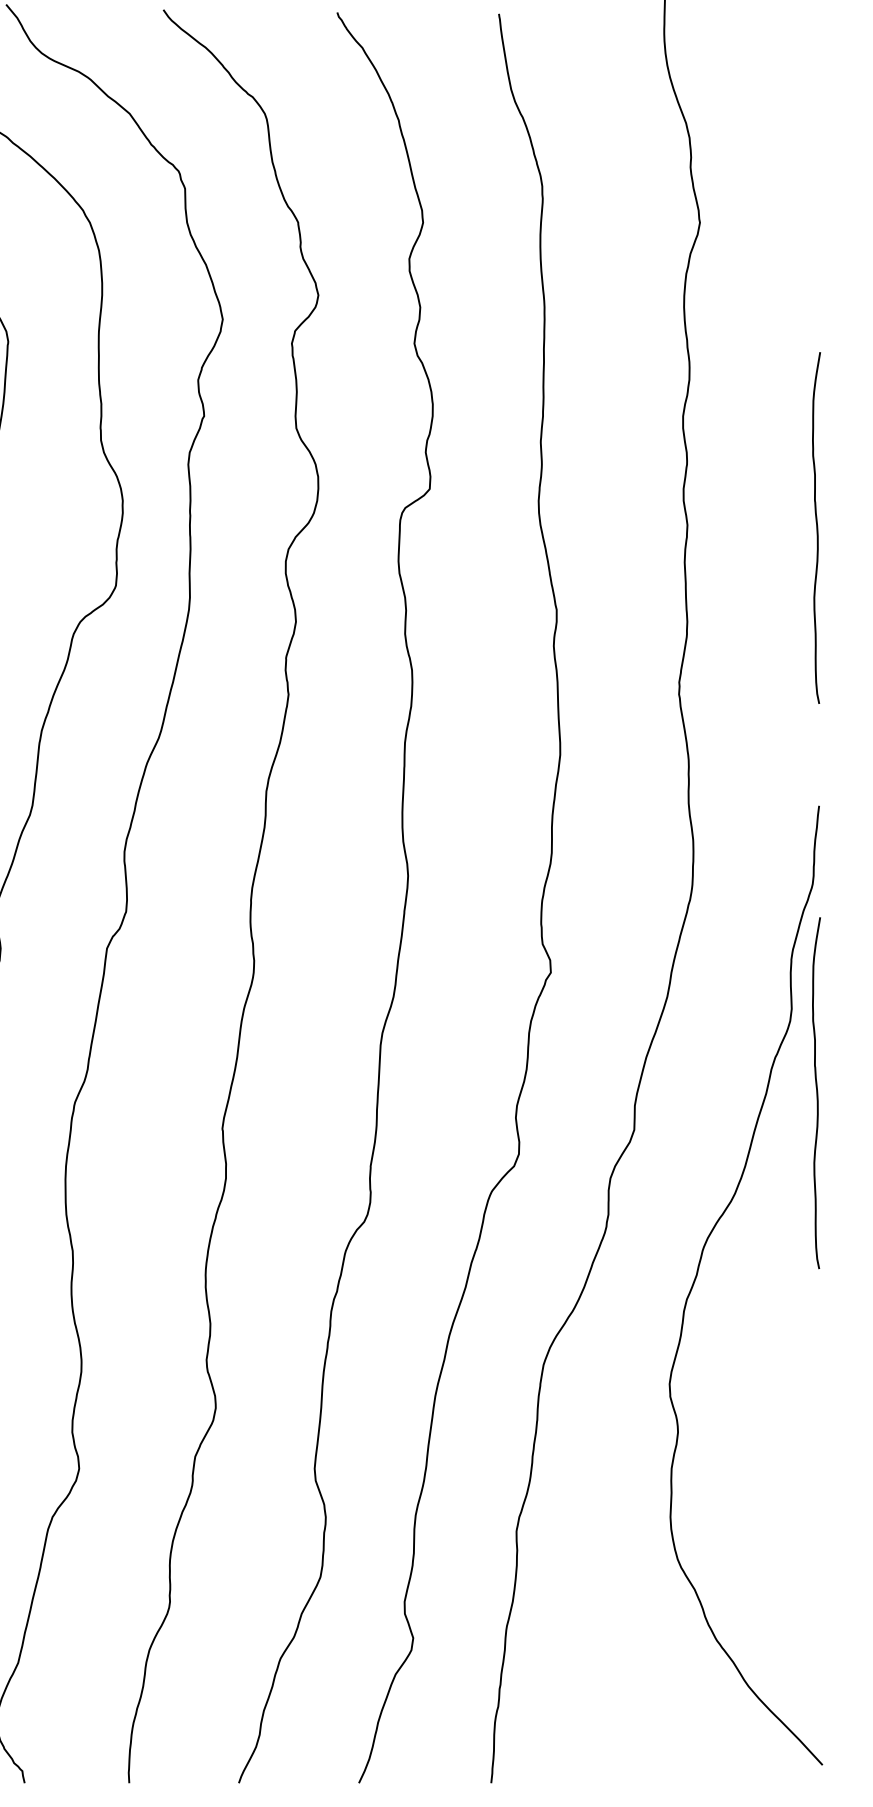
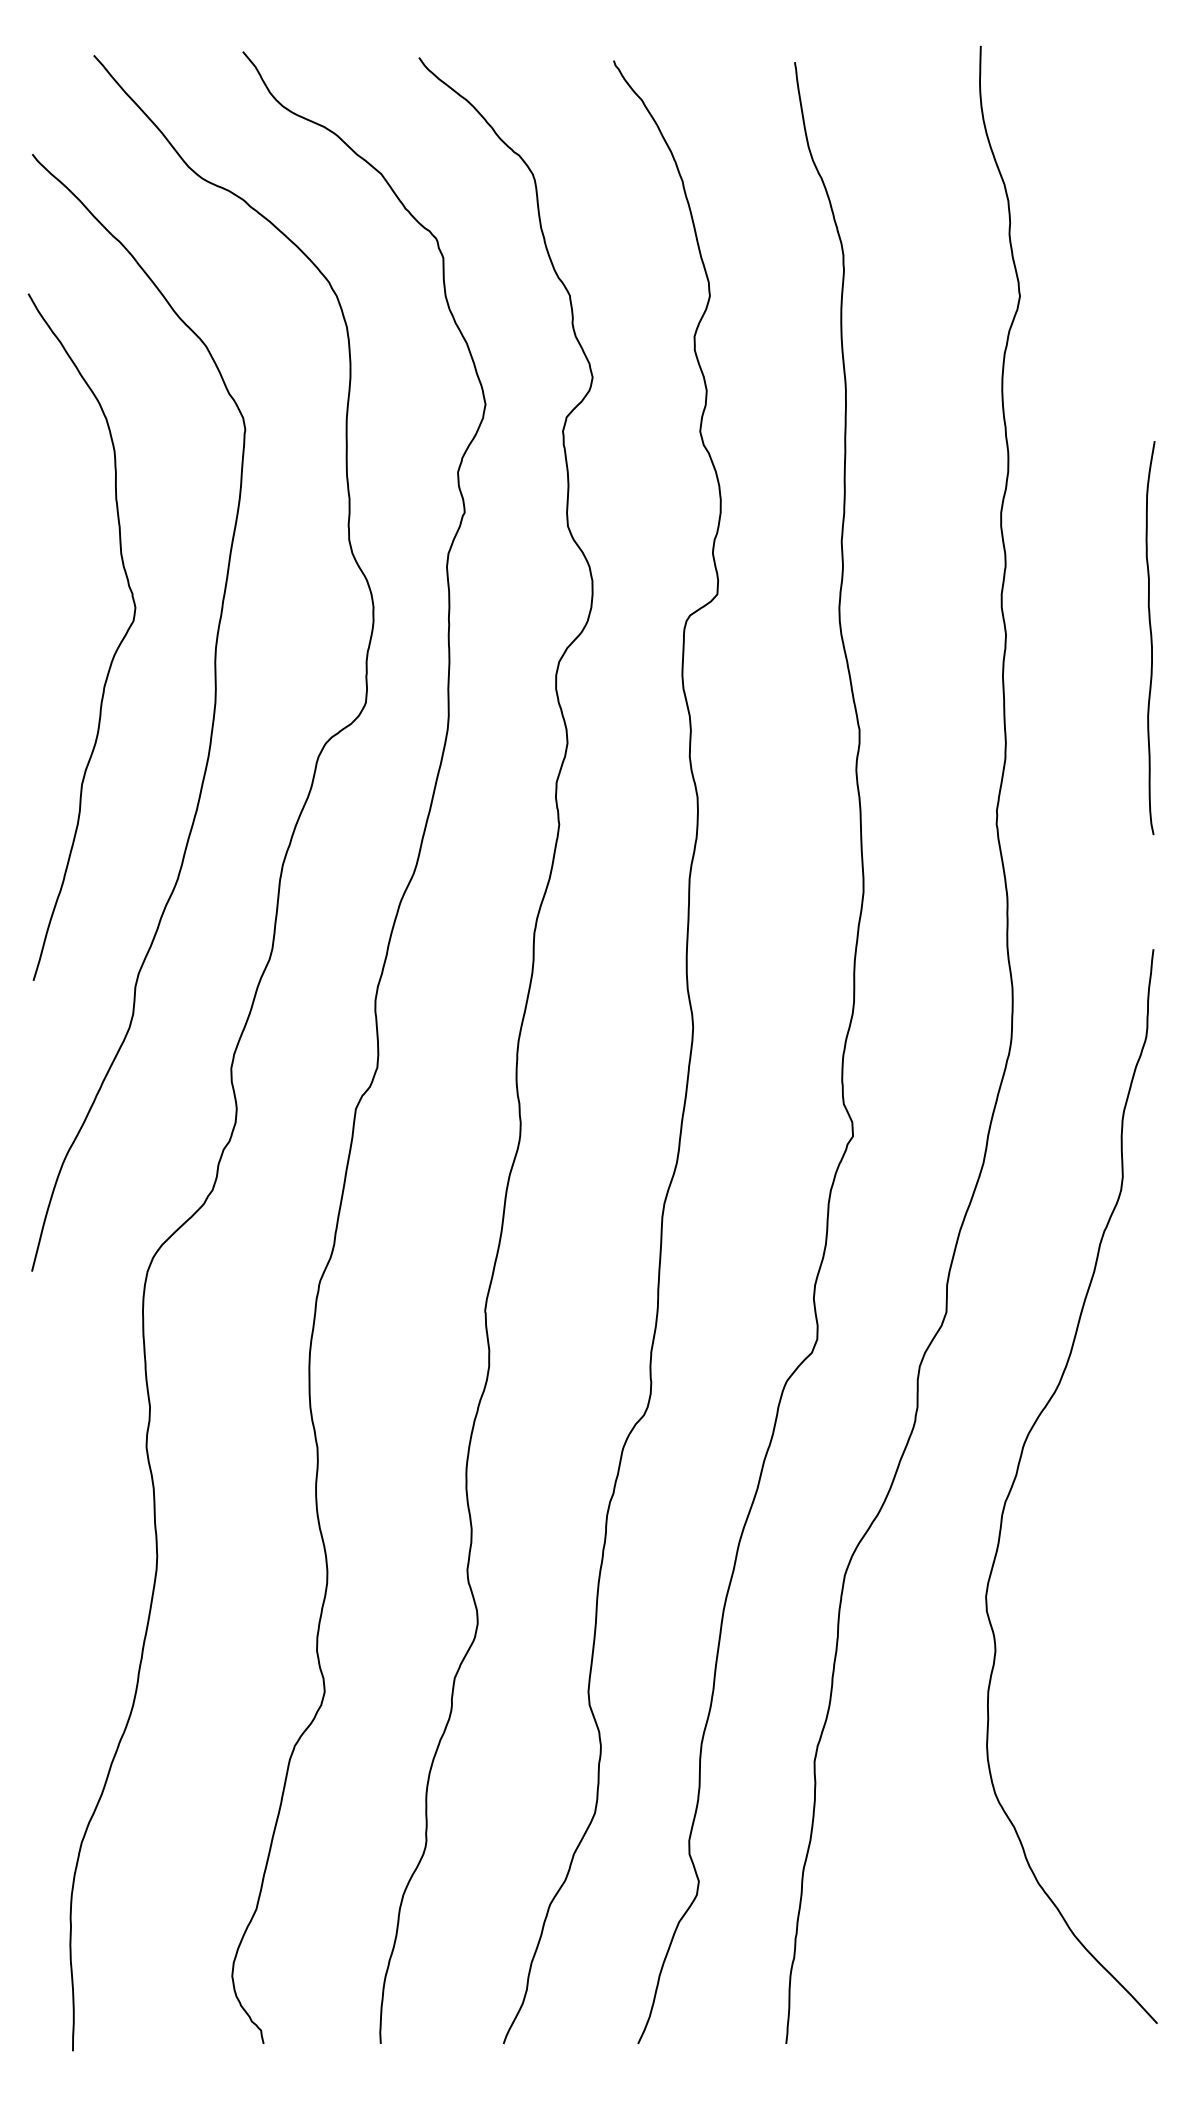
curve: (816, 1093) -> (1150, 1271), removed

